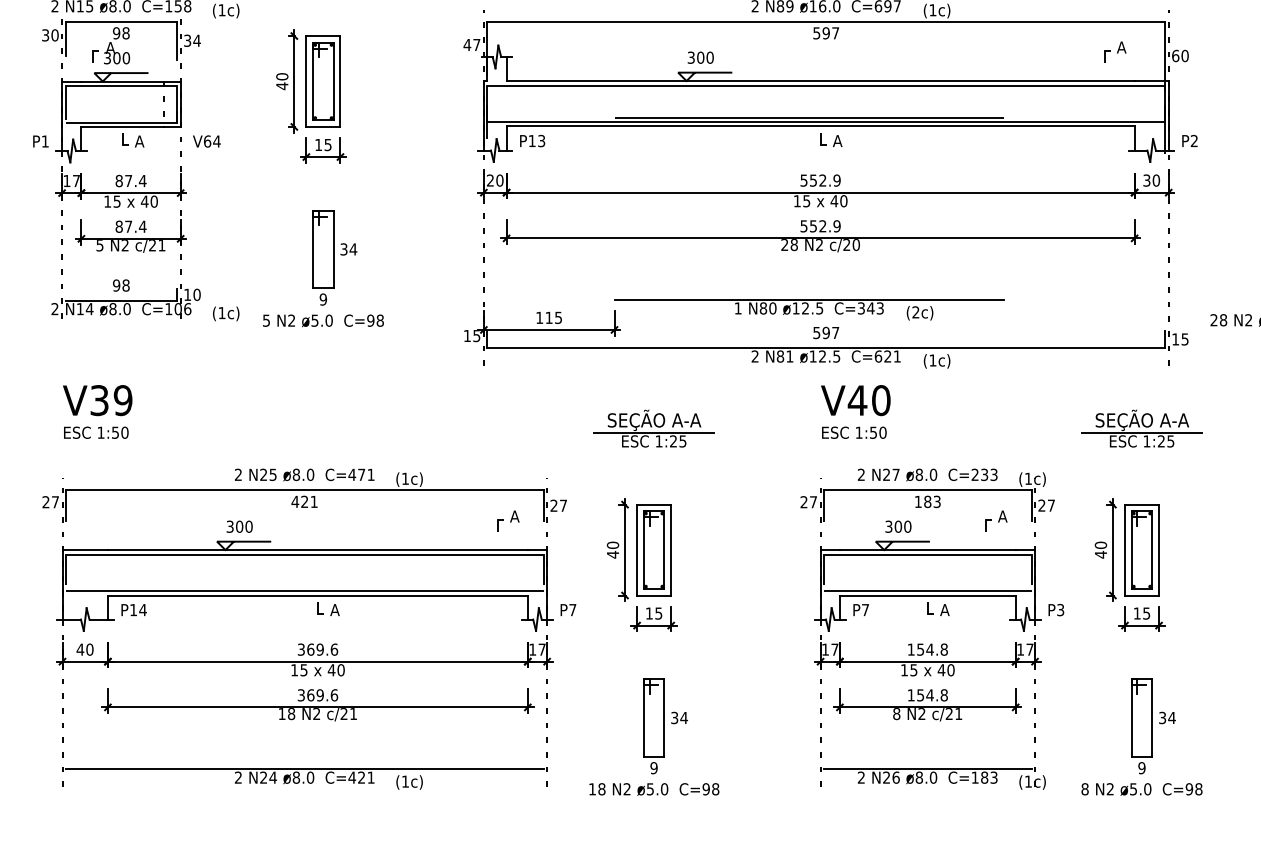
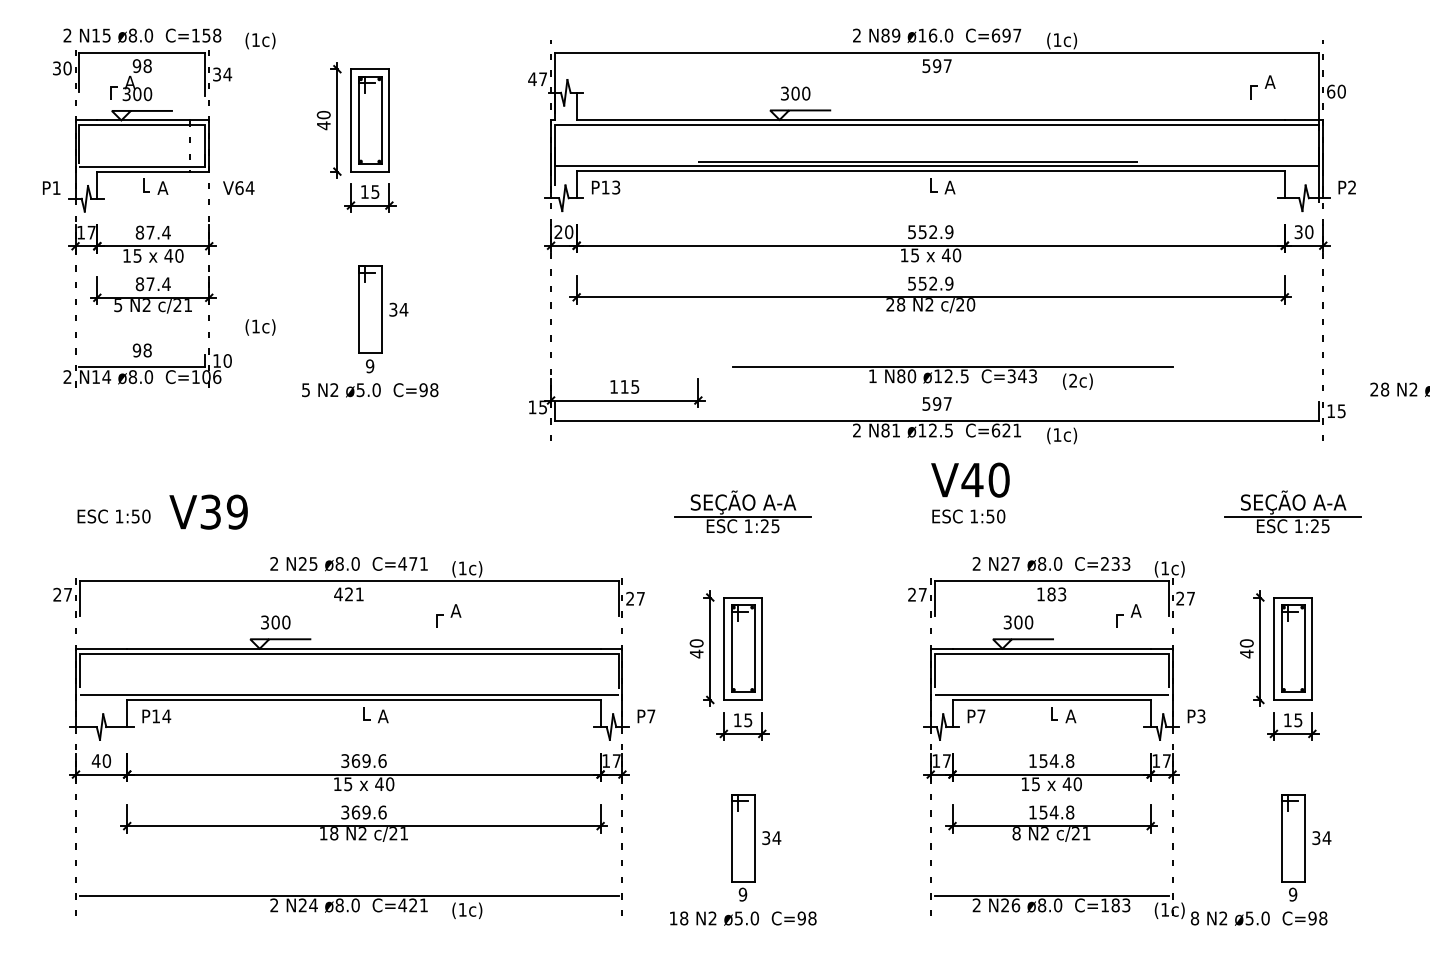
part: (808, 309) -> (952, 377), moved
text: (226, 313) -> (260, 327), moved
text: (97, 399) -> (208, 511), moved
part: (508, 520) -> (448, 615), moved
text: (1141, 789) -> (1258, 918), moved

